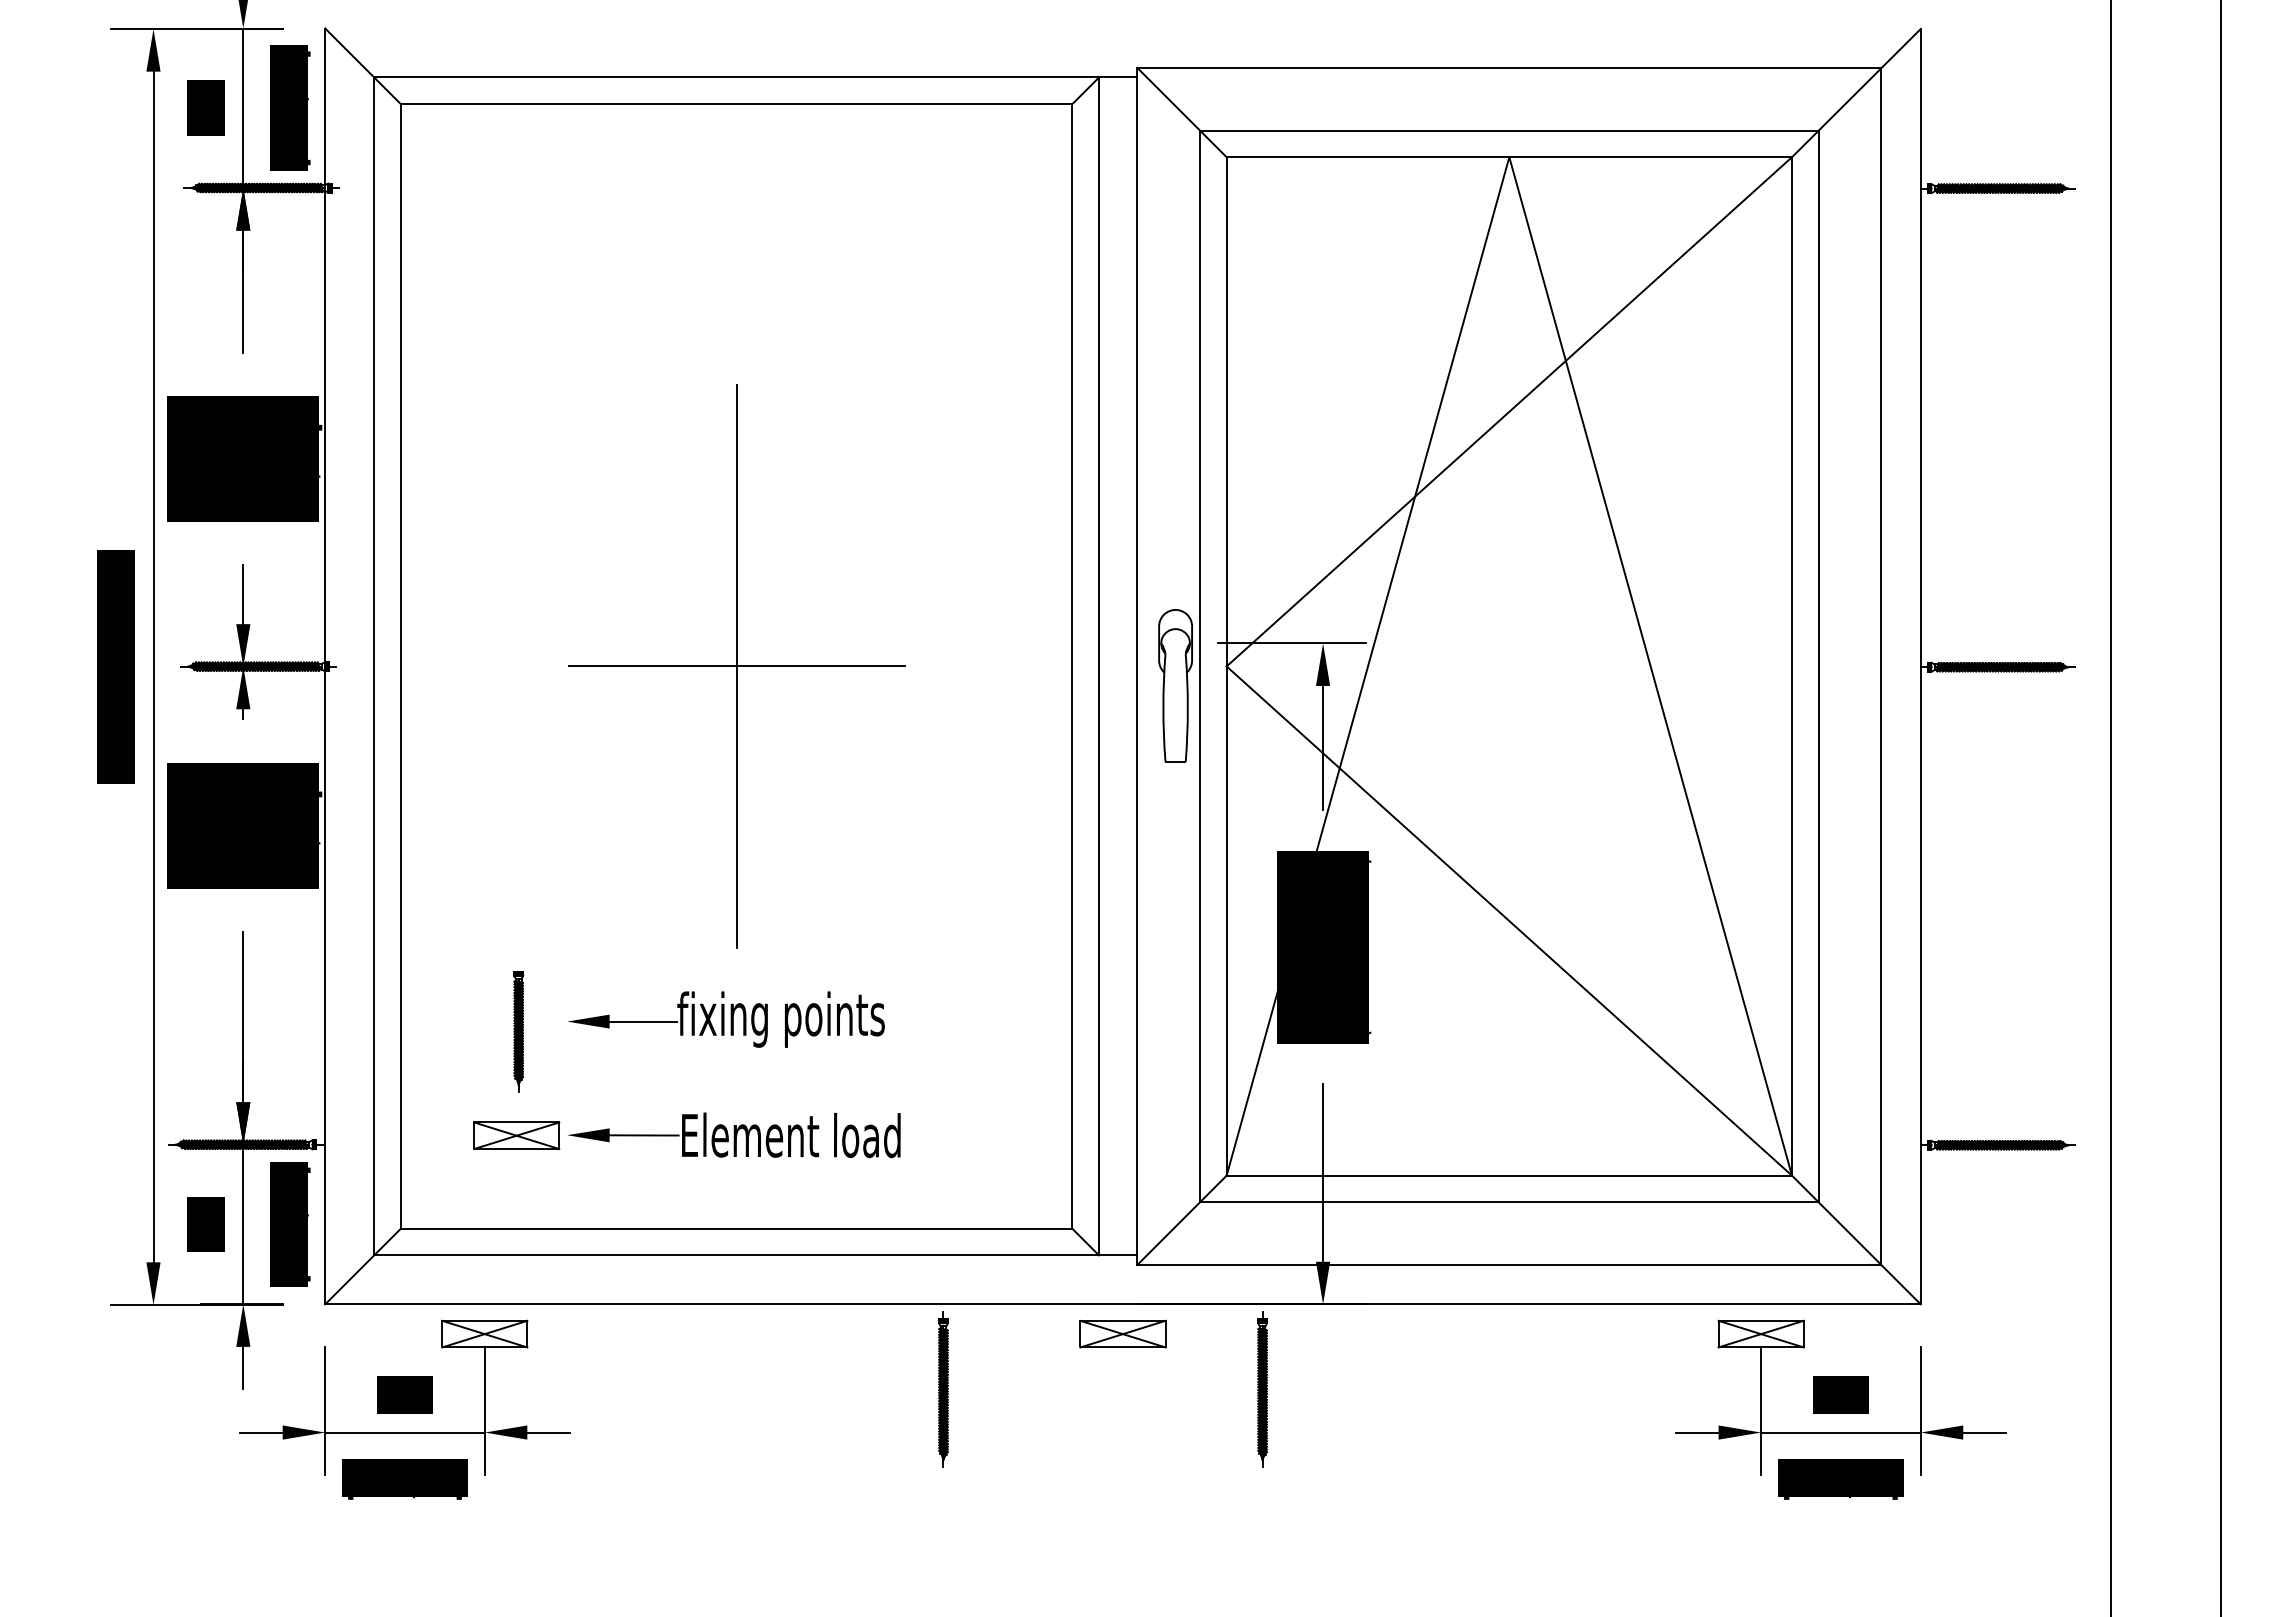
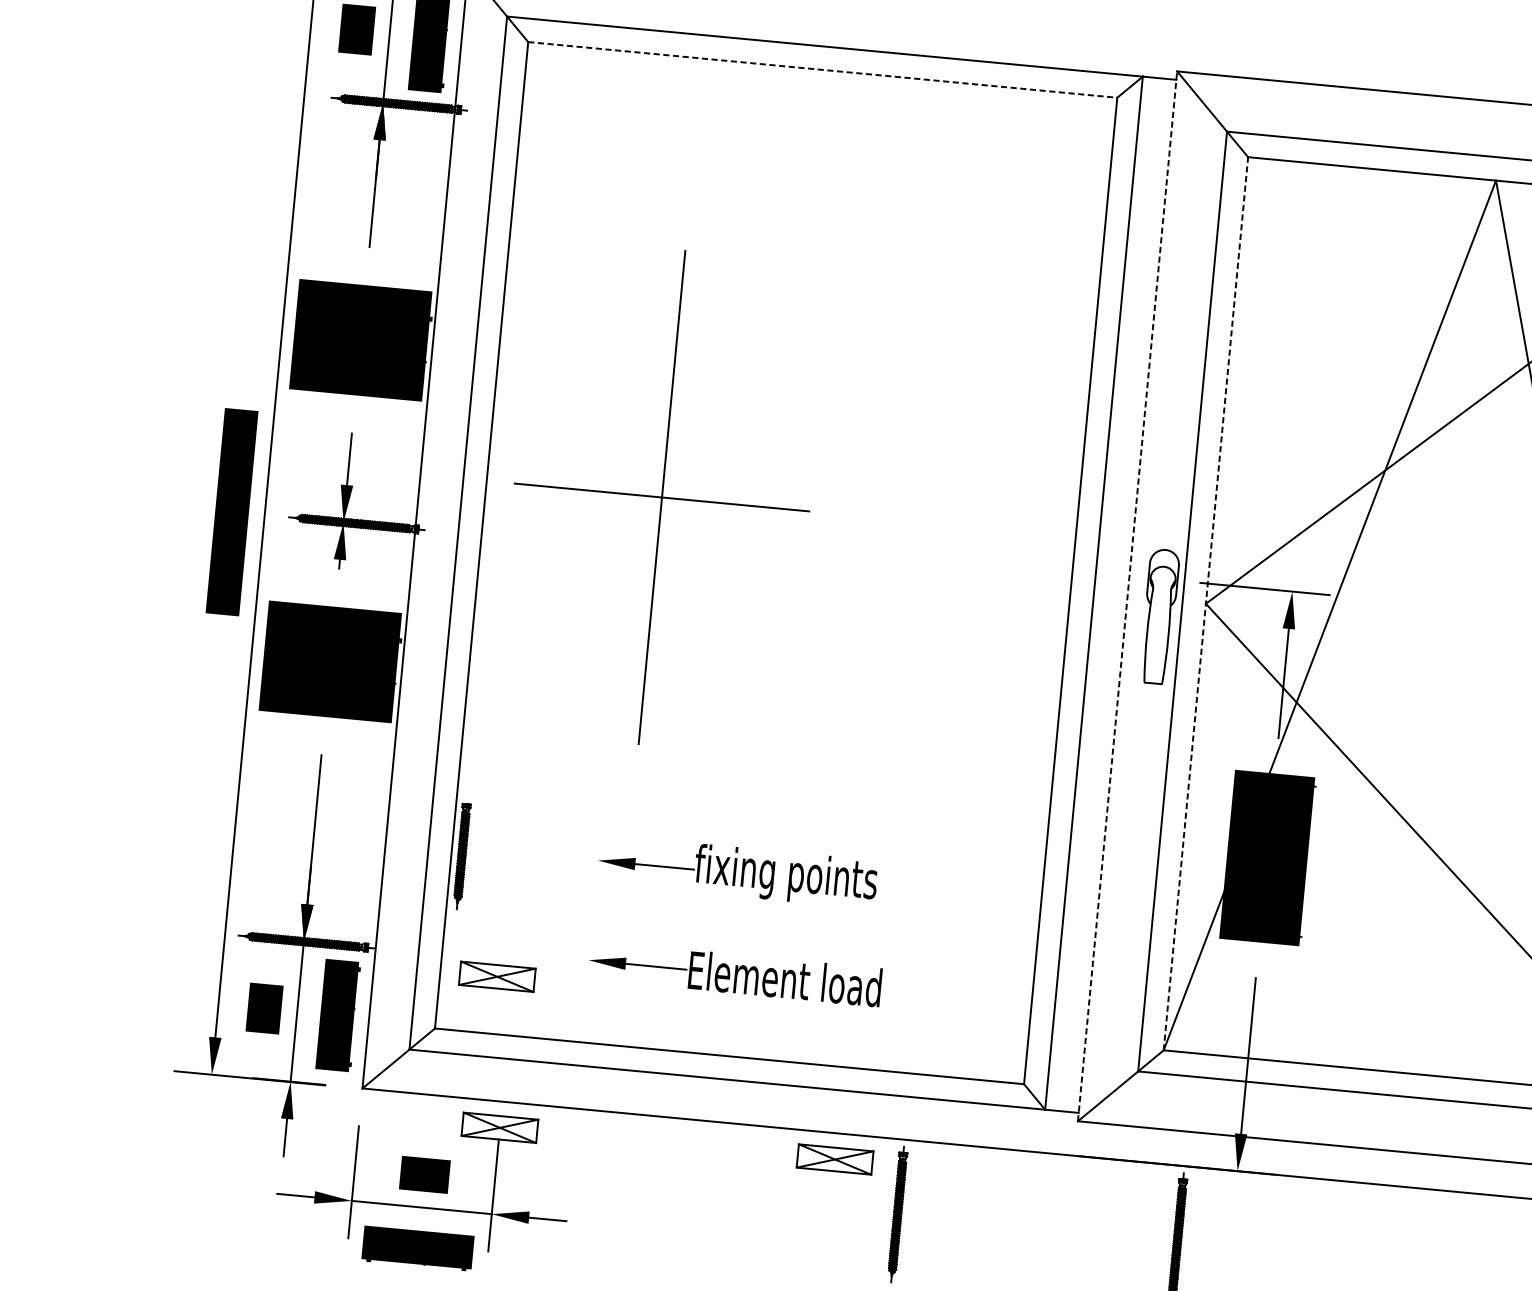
line: (736, 104) -> (822, 70), solid -> dashed
line: (1226, 665) -> (1205, 602), solid -> dashed
part: (736, 666) -> (661, 497), moved
line: (1137, 666) -> (1127, 596), solid -> dashed
part: (518, 1031) -> (461, 856), moved
part: (516, 1135) -> (497, 976), moved
part: (1122, 1333) -> (834, 1158), moved

